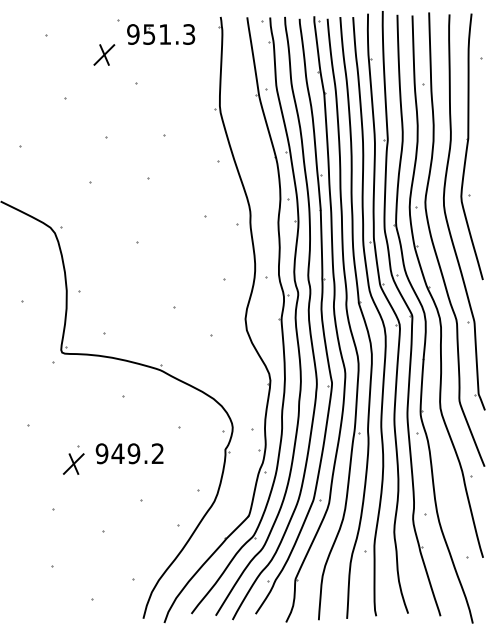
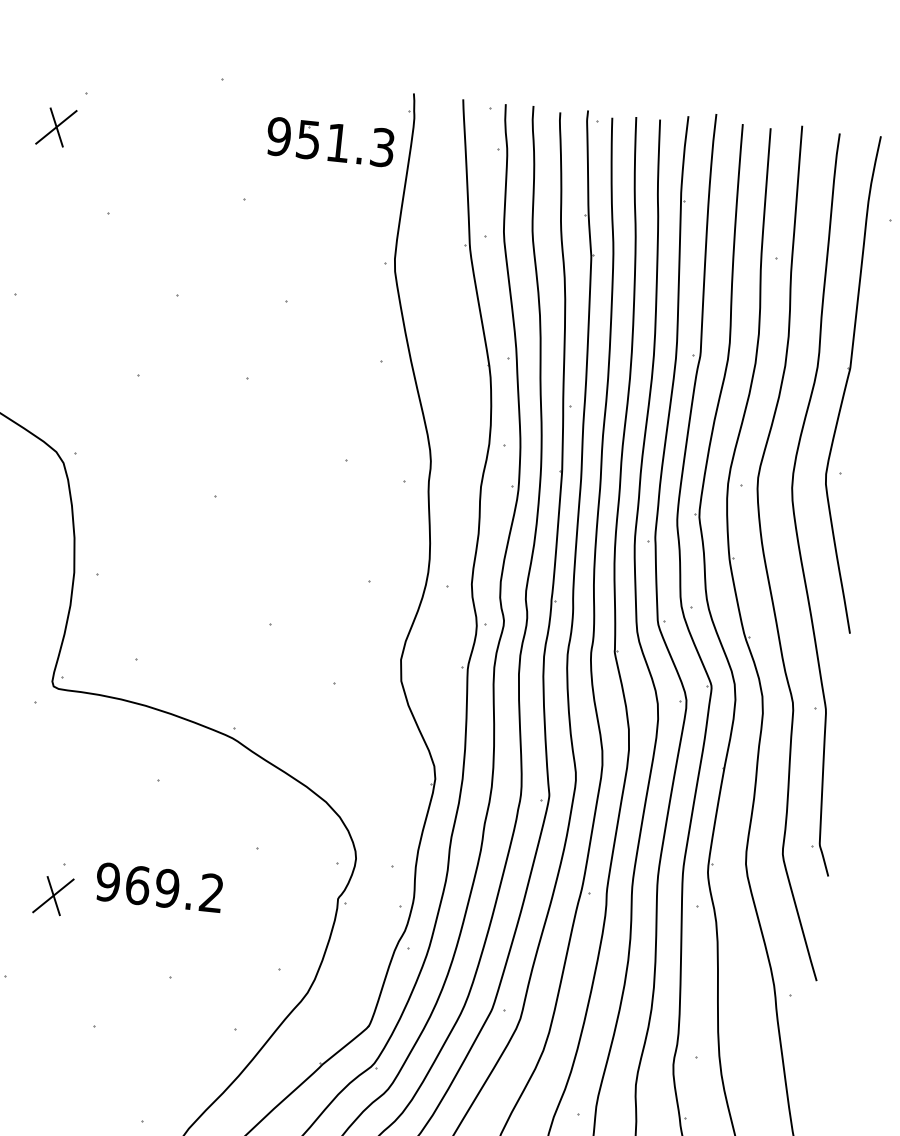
part: (161, 34) -> (331, 142), moved
part: (104, 54) -> (56, 126), moved
text: (117, 453) -> (136, 884), 949.2 -> 969.2

